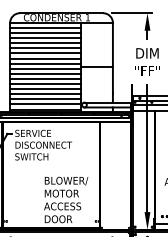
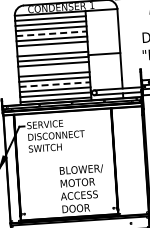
line: (46, 43) -> (52, 33), solid -> dashed
line: (45, 58) -> (52, 48), removed
line: (45, 78) -> (53, 68), removed
line: (46, 94) -> (55, 84), solid -> dashed

